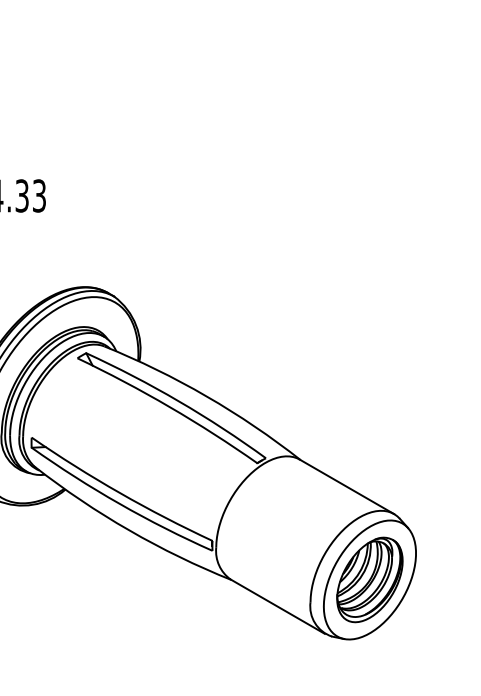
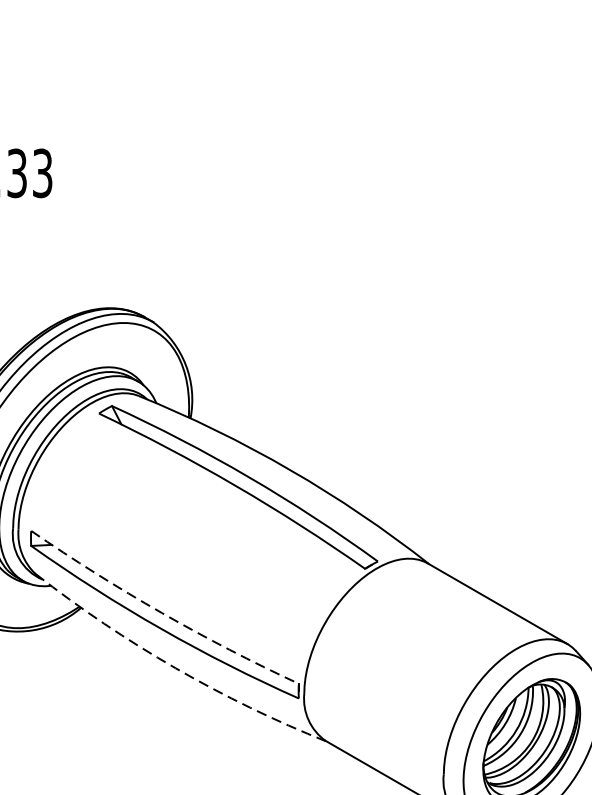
arc: (120, 493) -> (162, 613), solid -> dashed
arc: (129, 530) -> (175, 668), solid -> dashed

